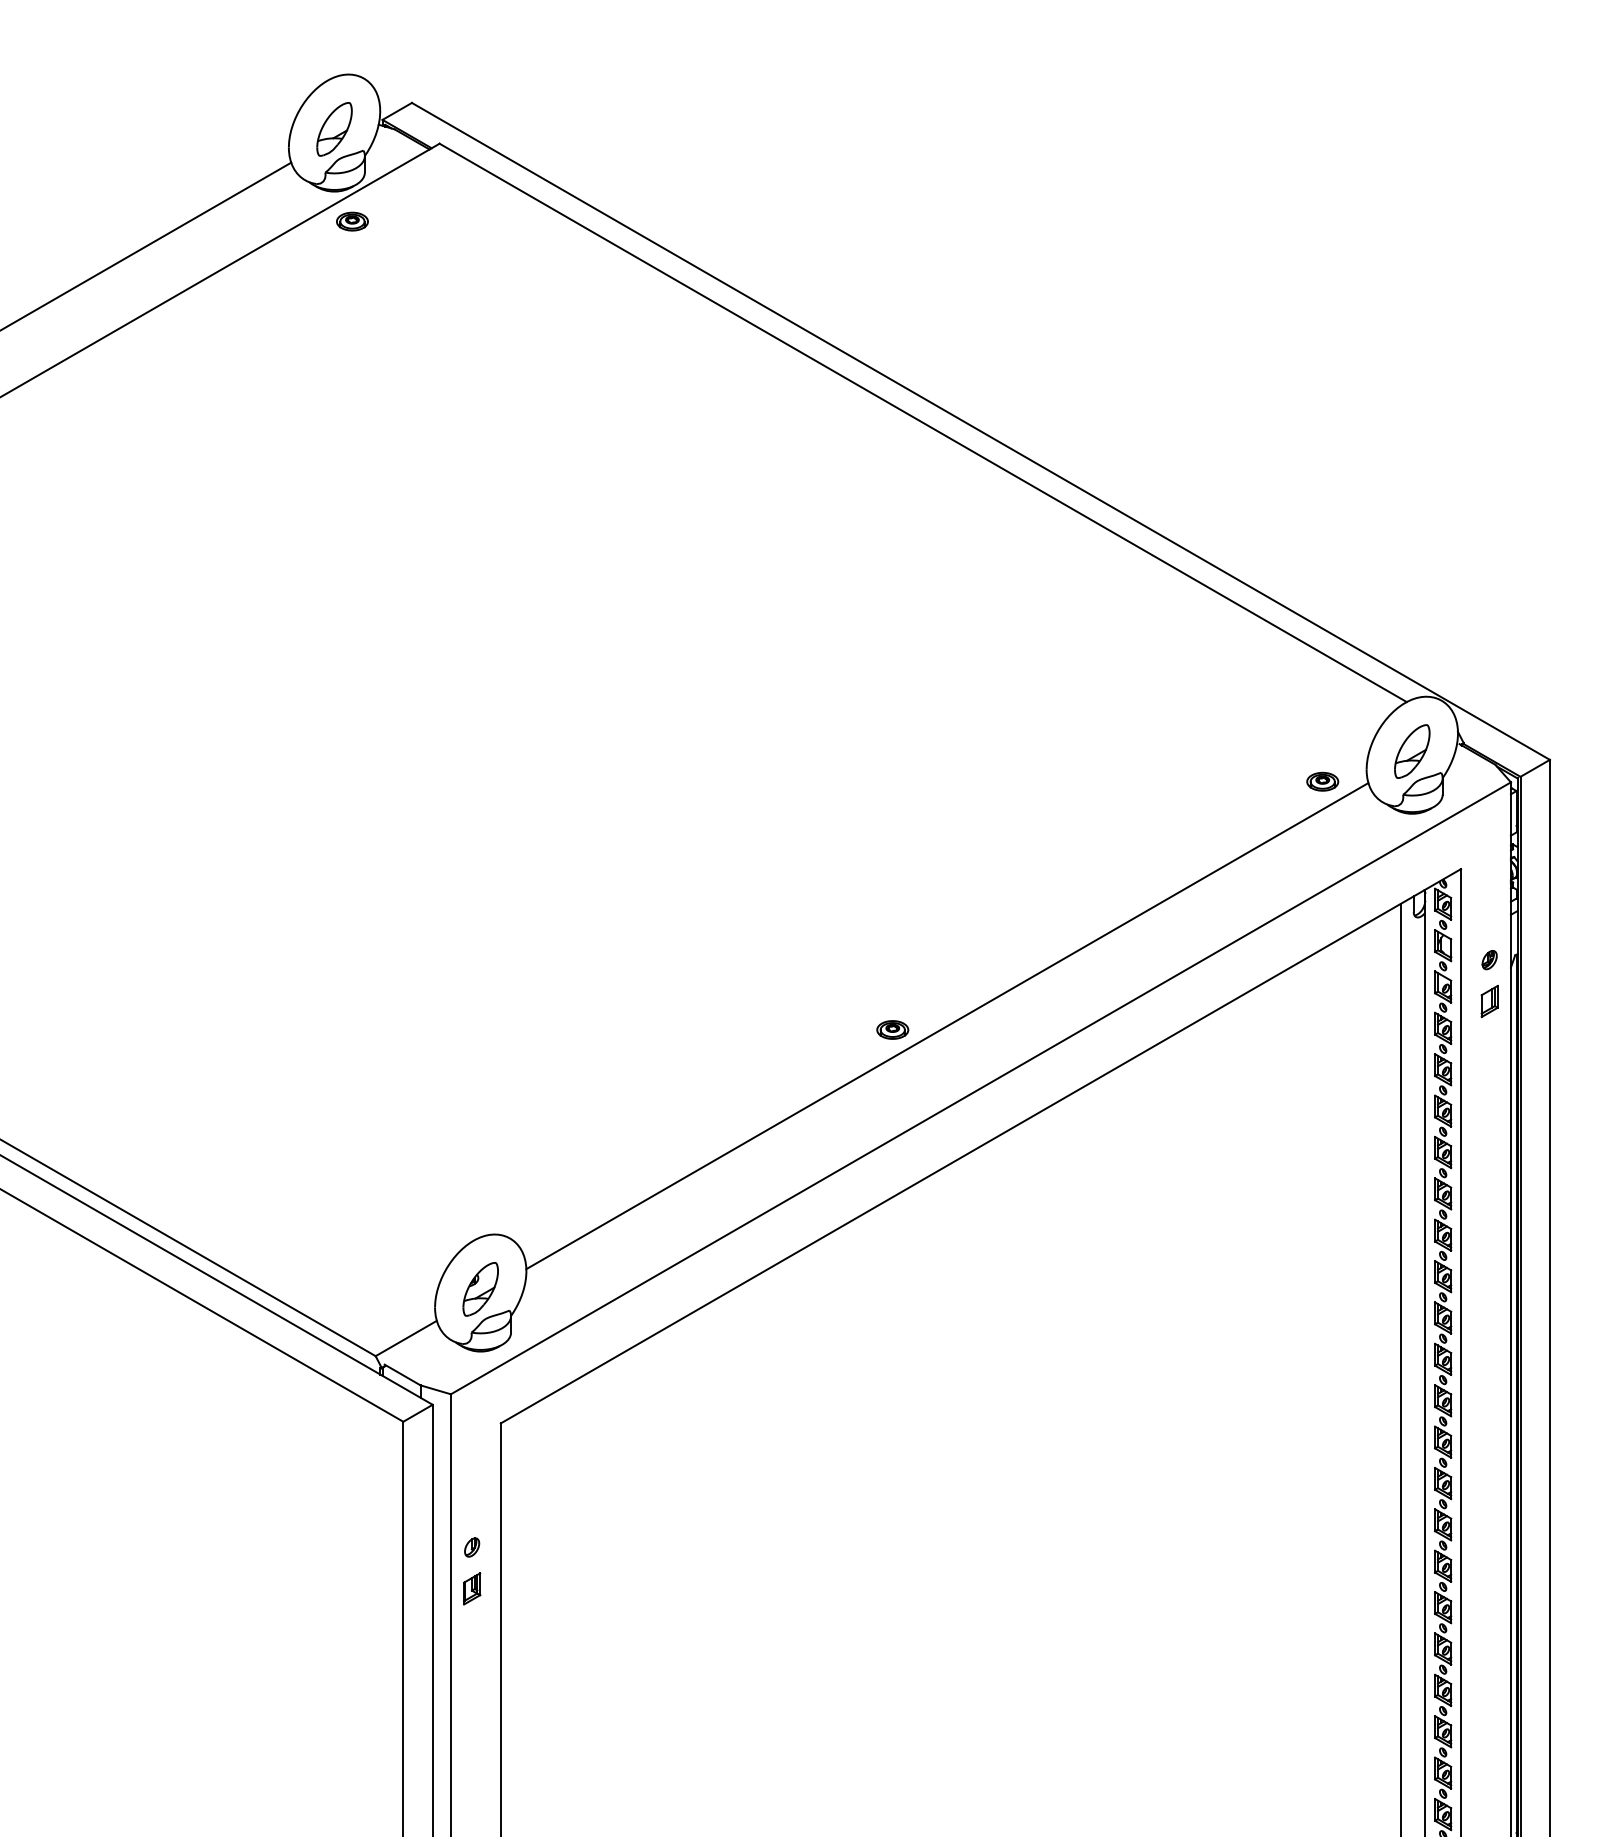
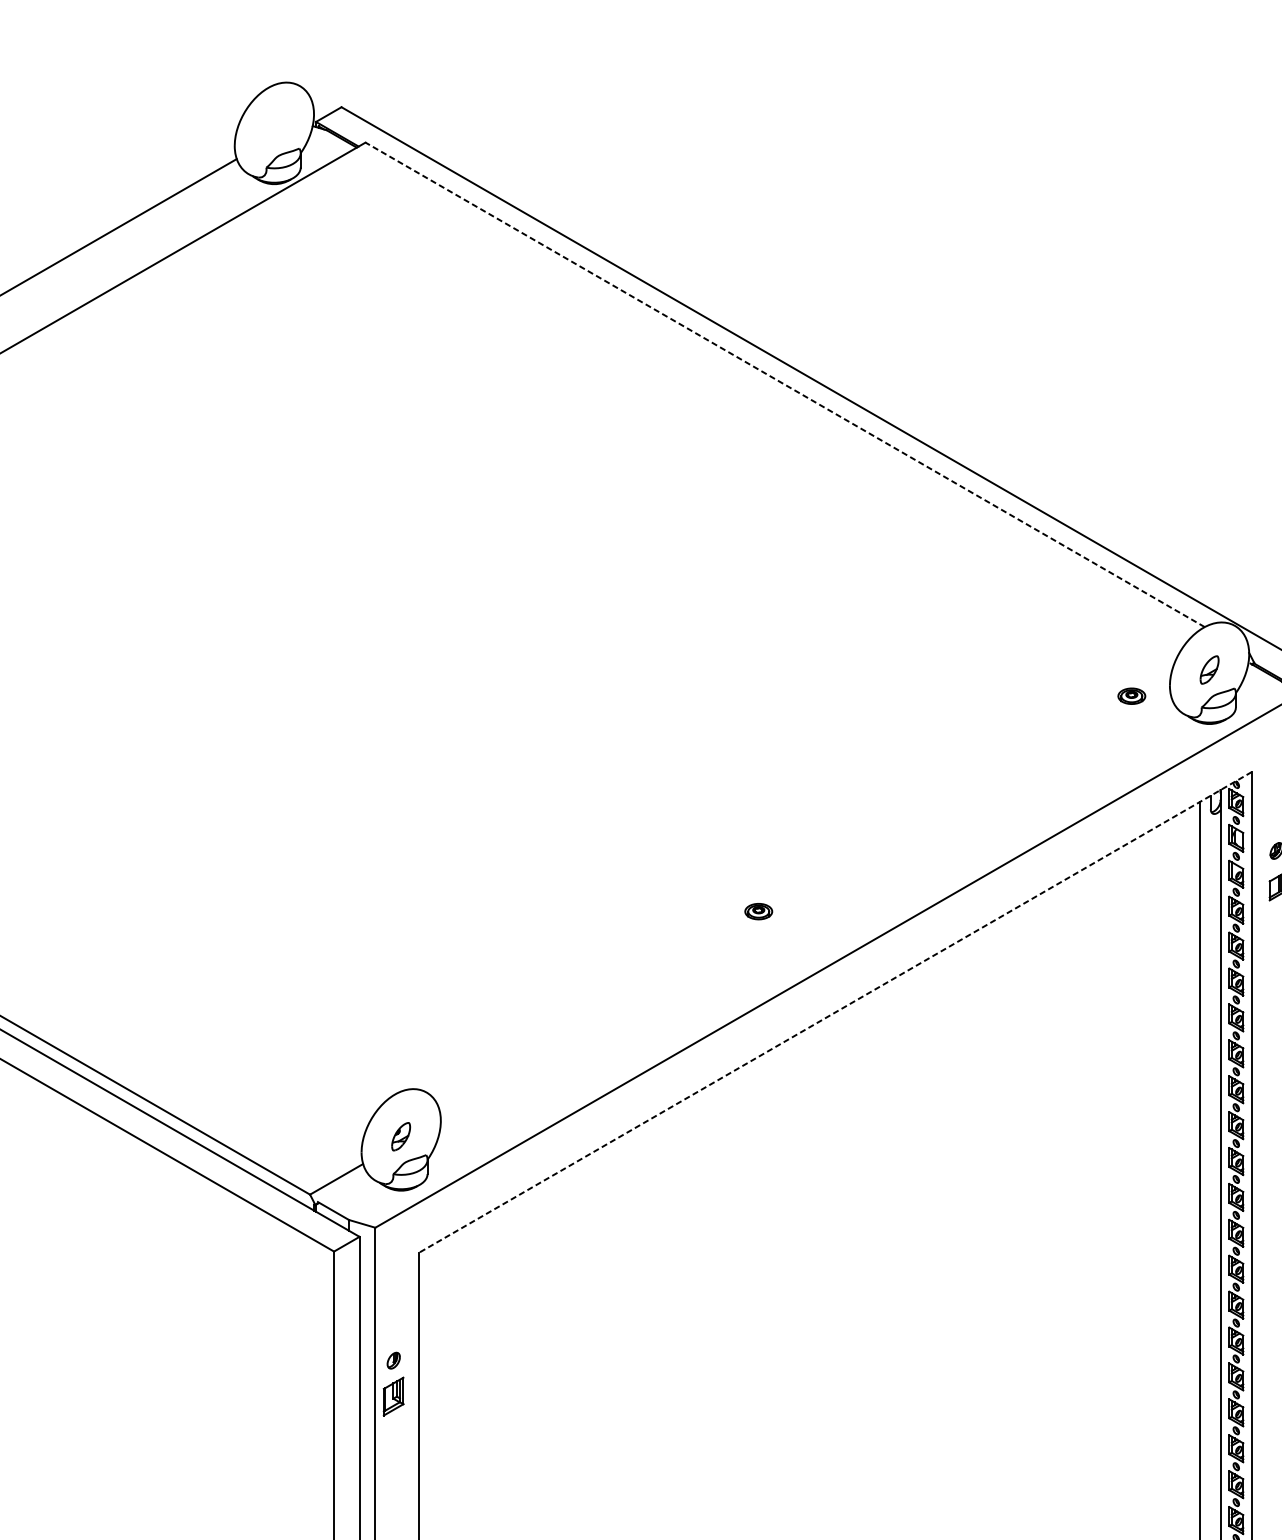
part: (334, 129) -> (274, 130), removed
part: (352, 221) -> (289, 210), removed
line: (922, 422) -> (784, 384), solid -> dashed
part: (1412, 751) -> (1209, 669), size x0.6
line: (947, 1026) -> (806, 908), removed
line: (980, 1146) -> (834, 1012), solid -> dashed
part: (480, 1289) -> (401, 1136), size x0.6
part: (472, 1588) -> (394, 1396), size x1.4

